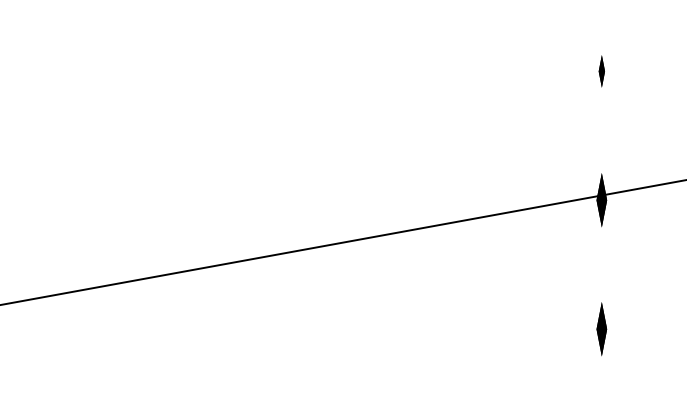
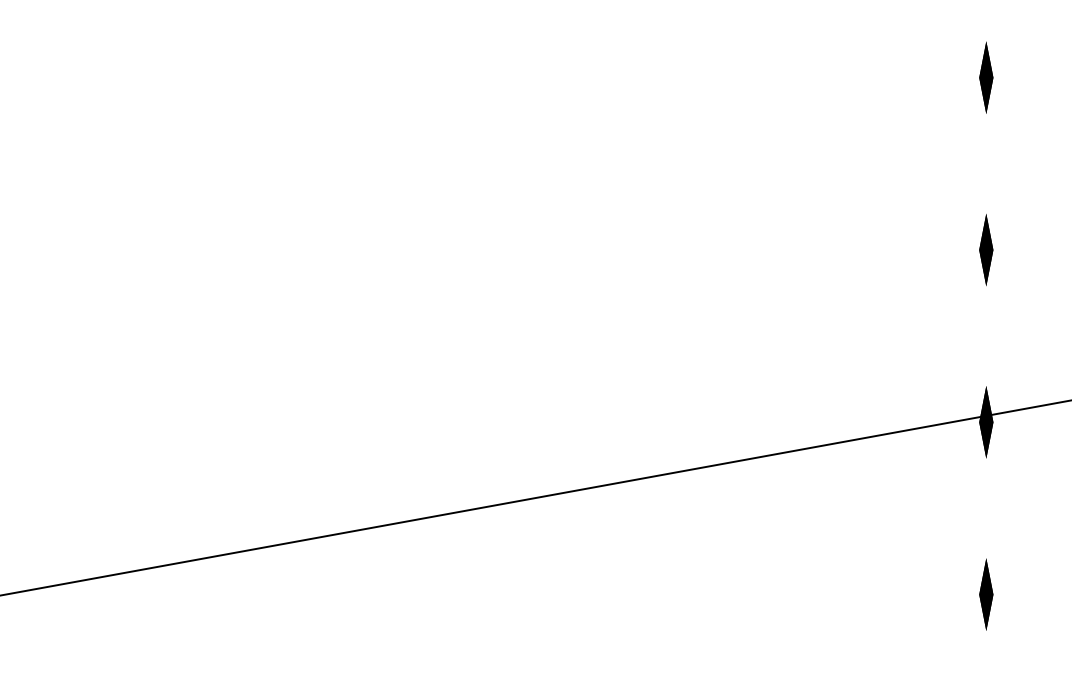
part: (601, 71) -> (986, 250), size x1.67

